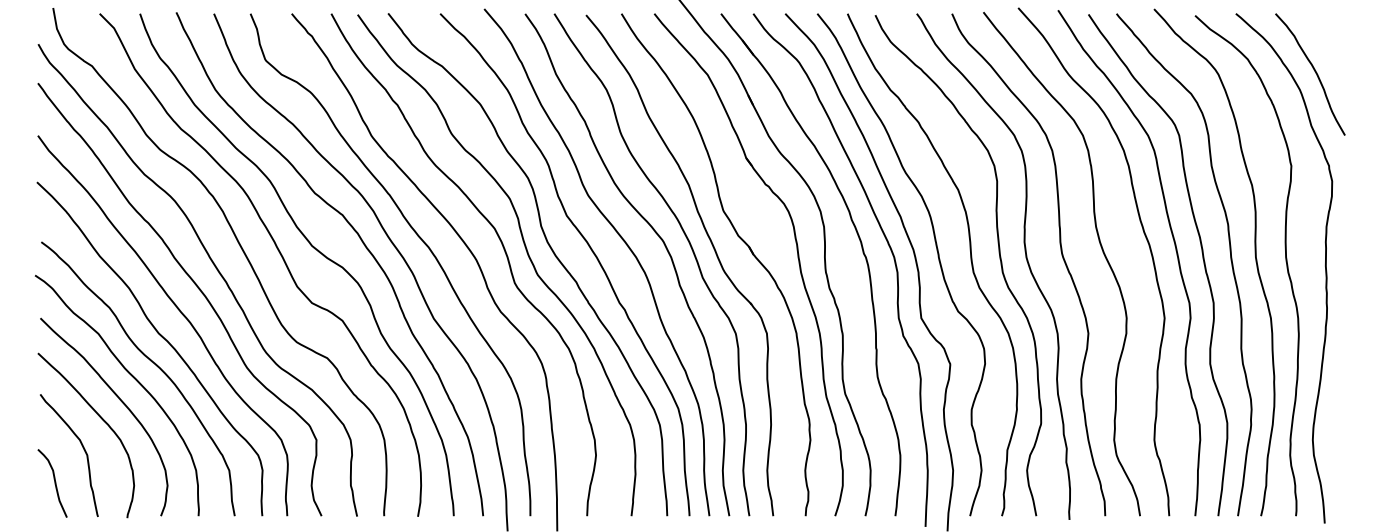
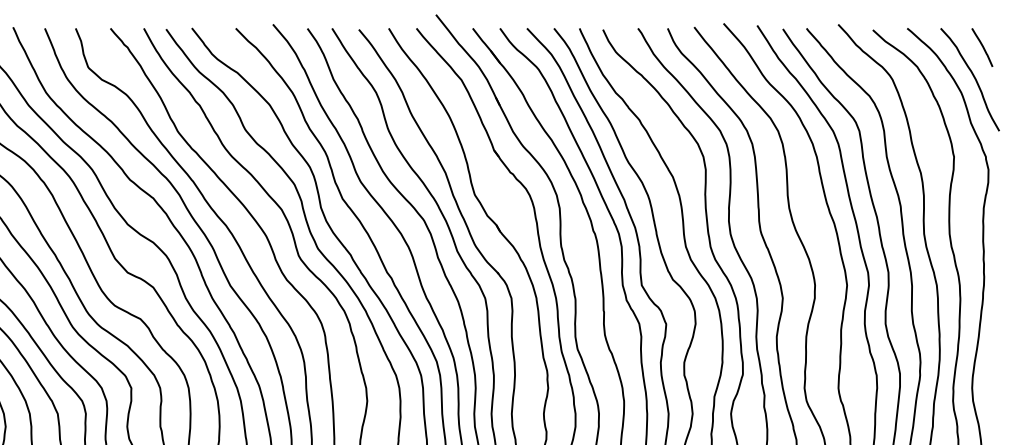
curve: (1324, 35) -> (982, 46), added

